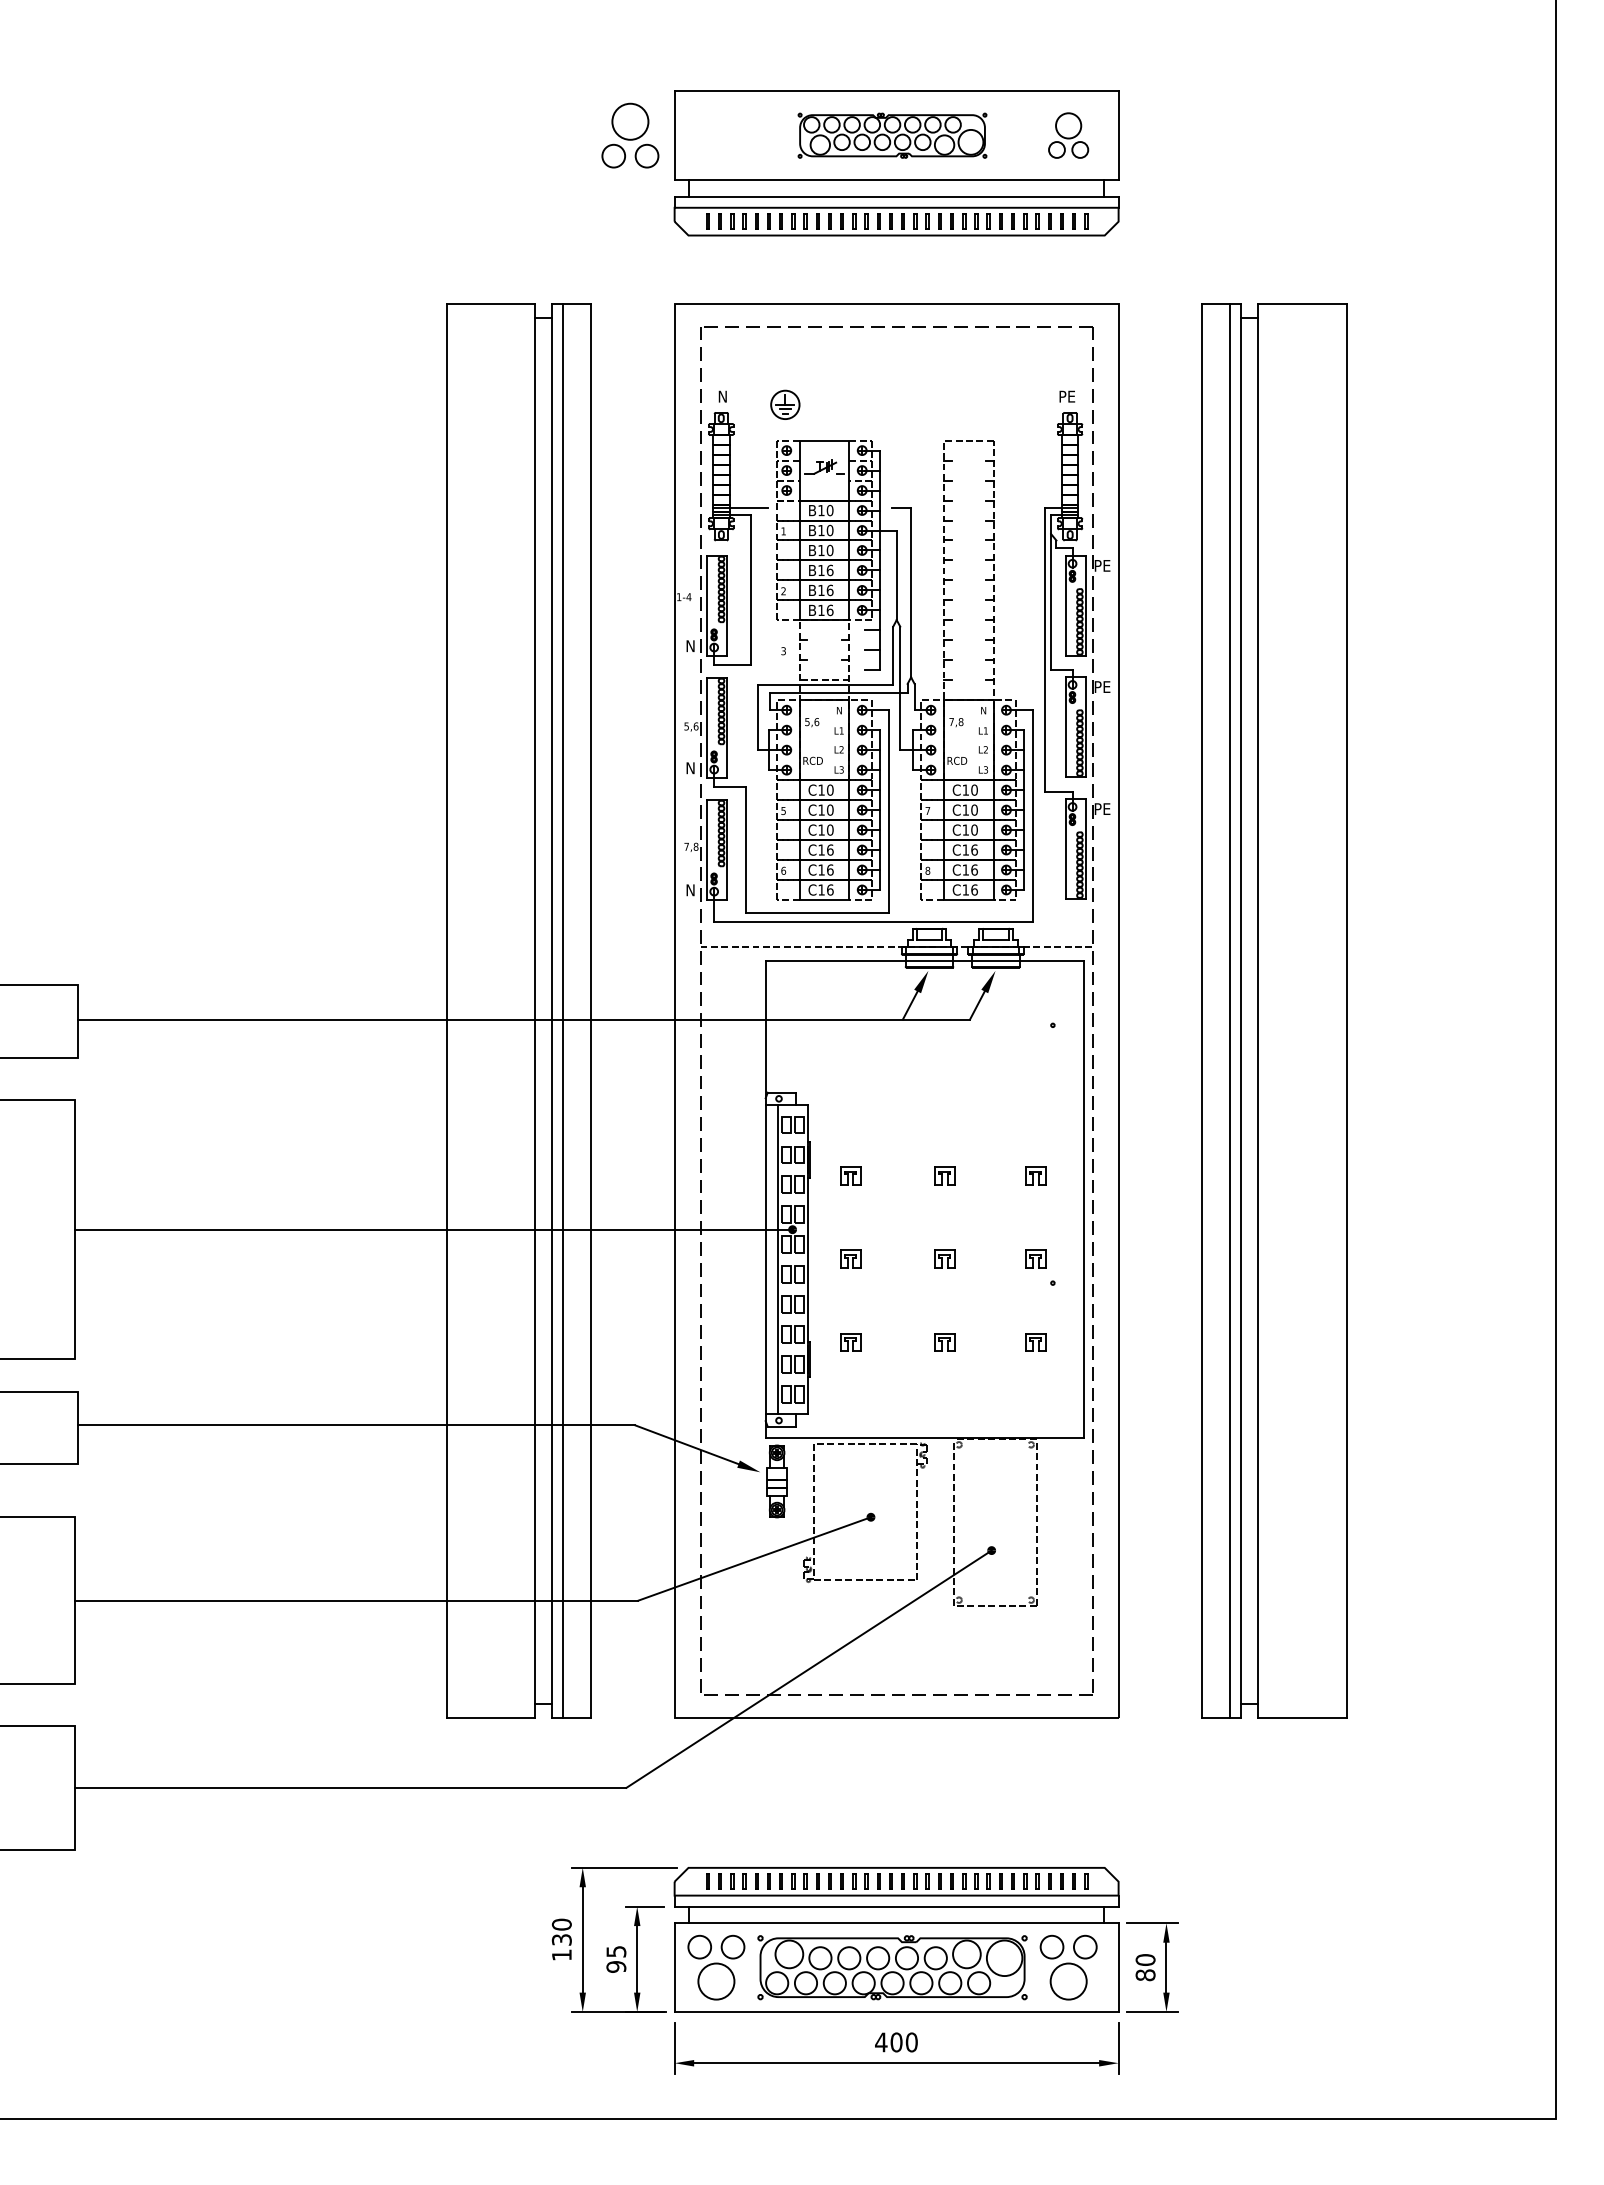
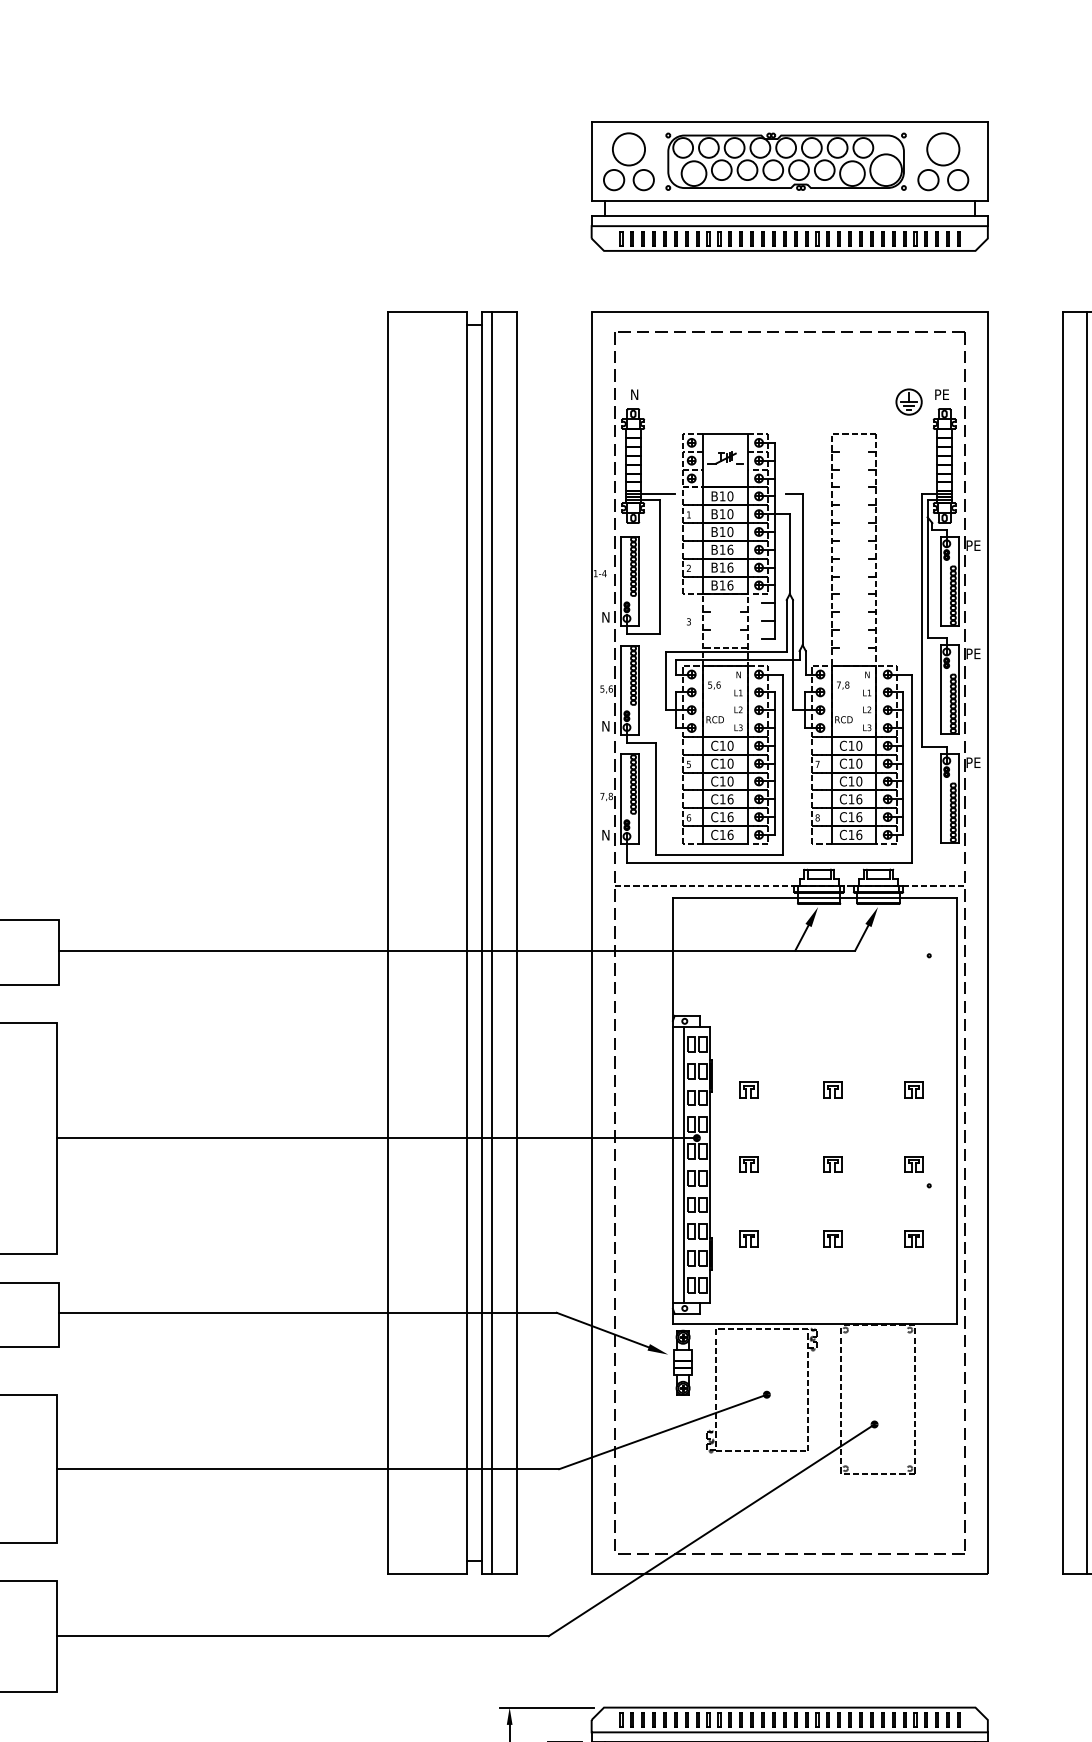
part: (630, 135) -> (629, 161), moved
part: (892, 135) -> (786, 161), size x1.43
part: (1068, 135) -> (943, 161), size x1.43
part: (785, 404) -> (909, 401), moved

